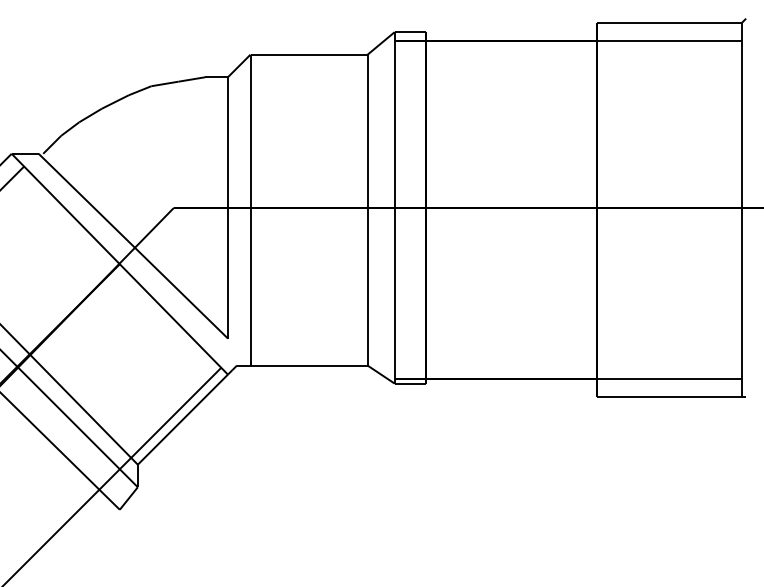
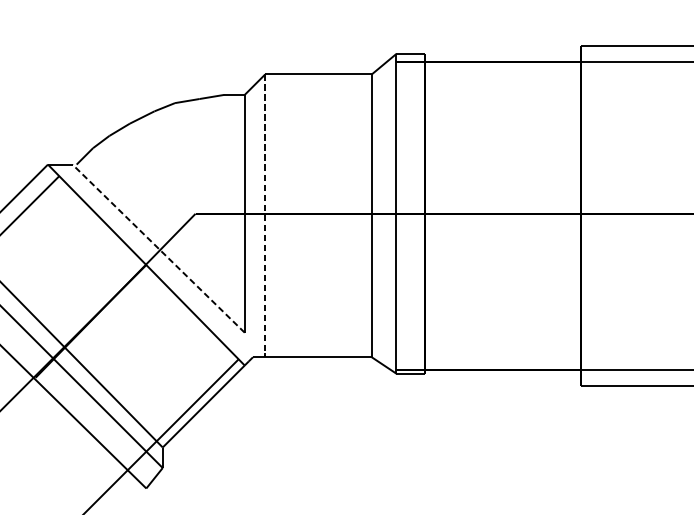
line: (250, 210) -> (265, 216), solid -> dashed
line: (132, 245) -> (157, 248), solid -> dashed

